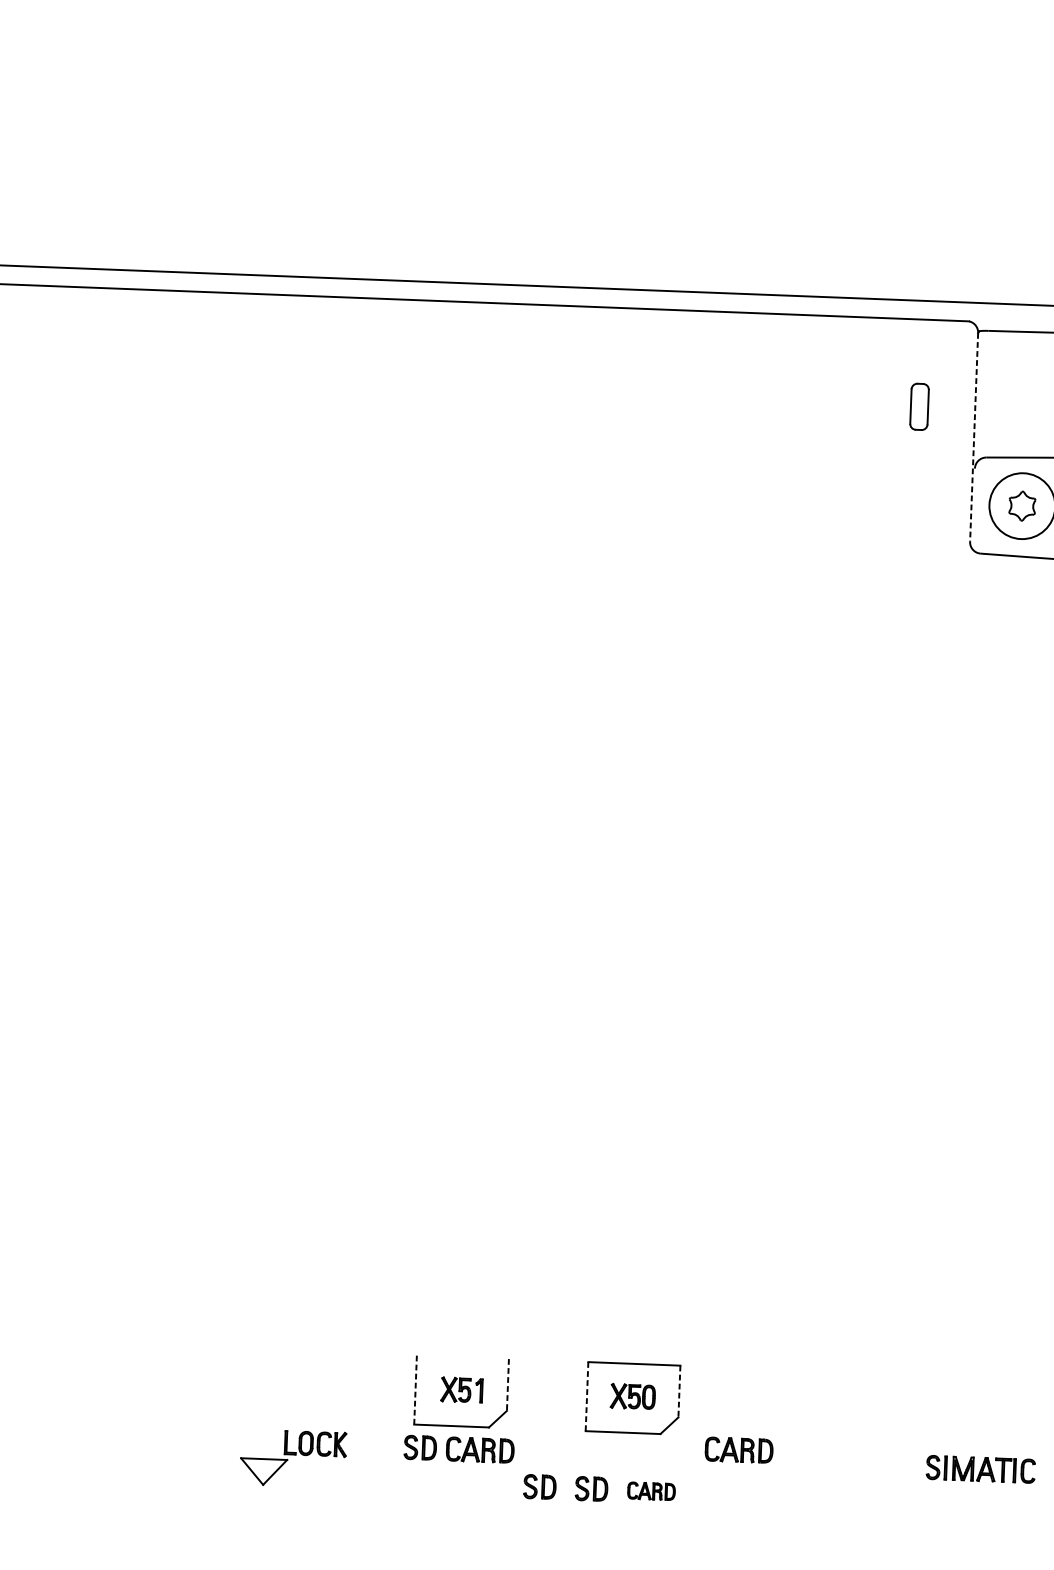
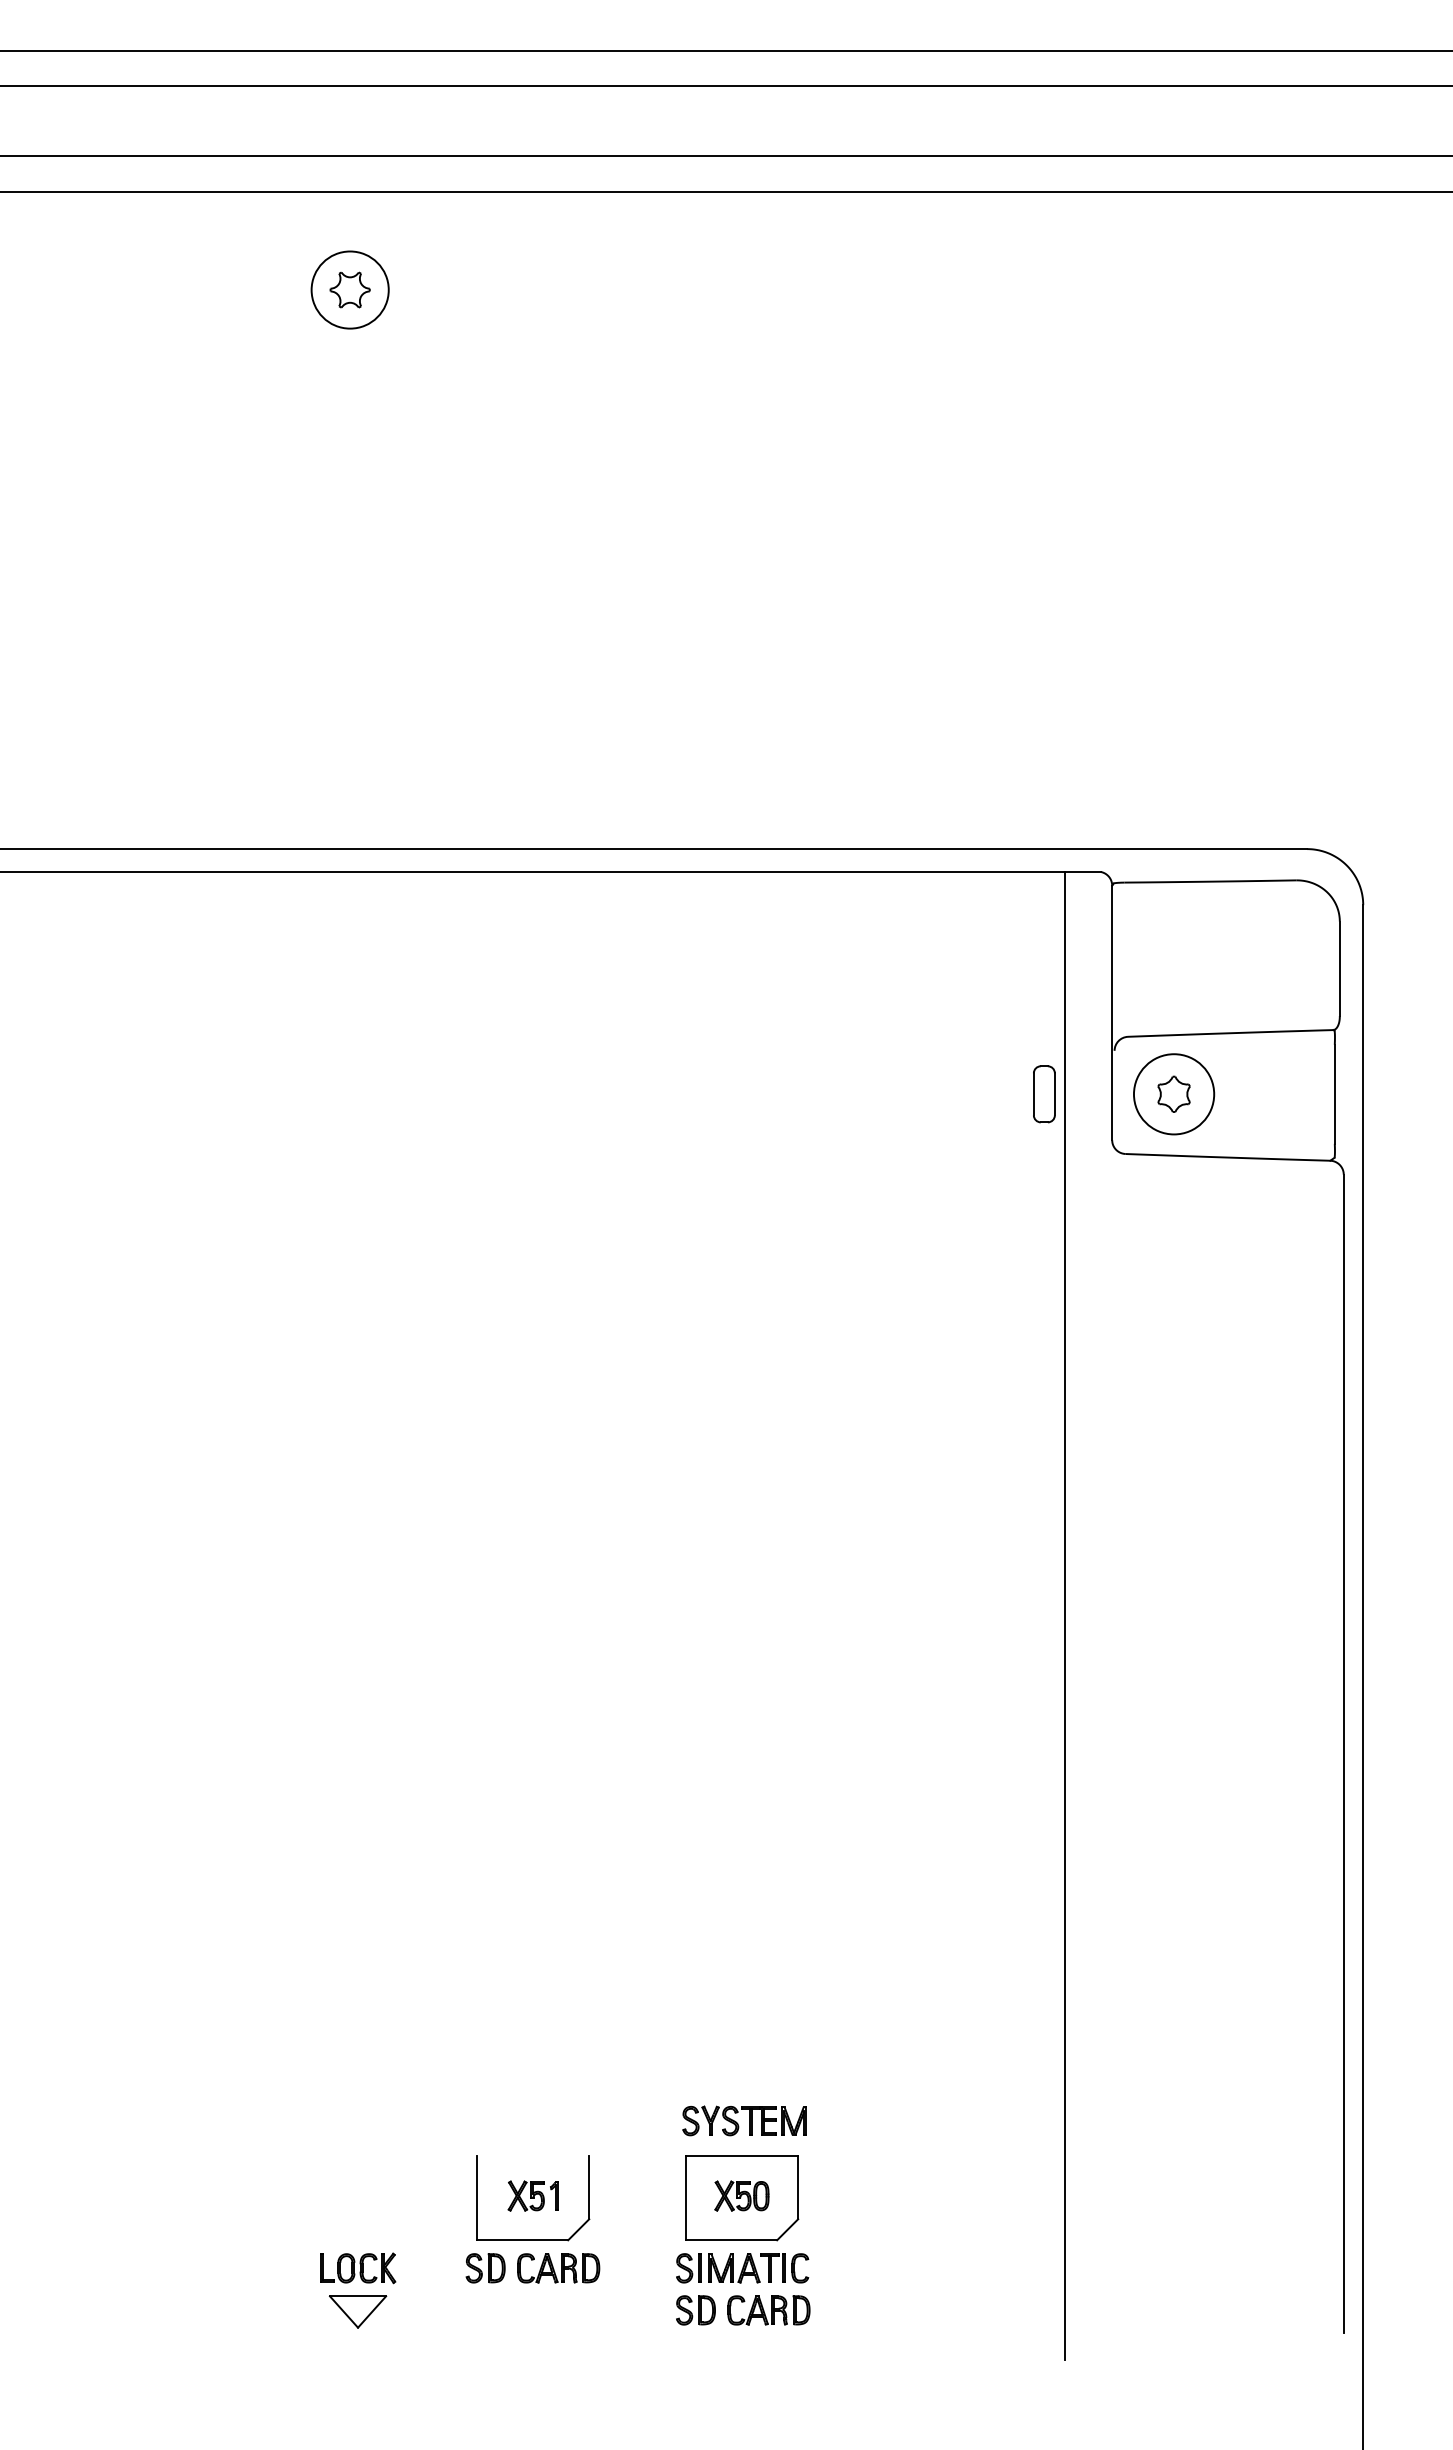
part: (919, 407) -> (1044, 1094), moved
line: (974, 437) -> (1112, 1013), dashed -> solid
line: (915, 930) -> (1064, 1615), added
part: (637, 1334) -> (744, 2120), added
line: (508, 1384) -> (589, 2187), dashed -> solid
line: (415, 1389) -> (477, 2197), dashed -> solid
line: (679, 1391) -> (798, 2187), dashed -> solid
line: (586, 1396) -> (685, 2198), dashed -> solid
part: (739, 1450) -> (873, 2256), removed
part: (980, 1469) -> (742, 2268), moved
part: (263, 1471) -> (357, 2311), moved
part: (539, 1487) -> (632, 2310), removed
part: (651, 1491) -> (768, 2310), size x1.43

